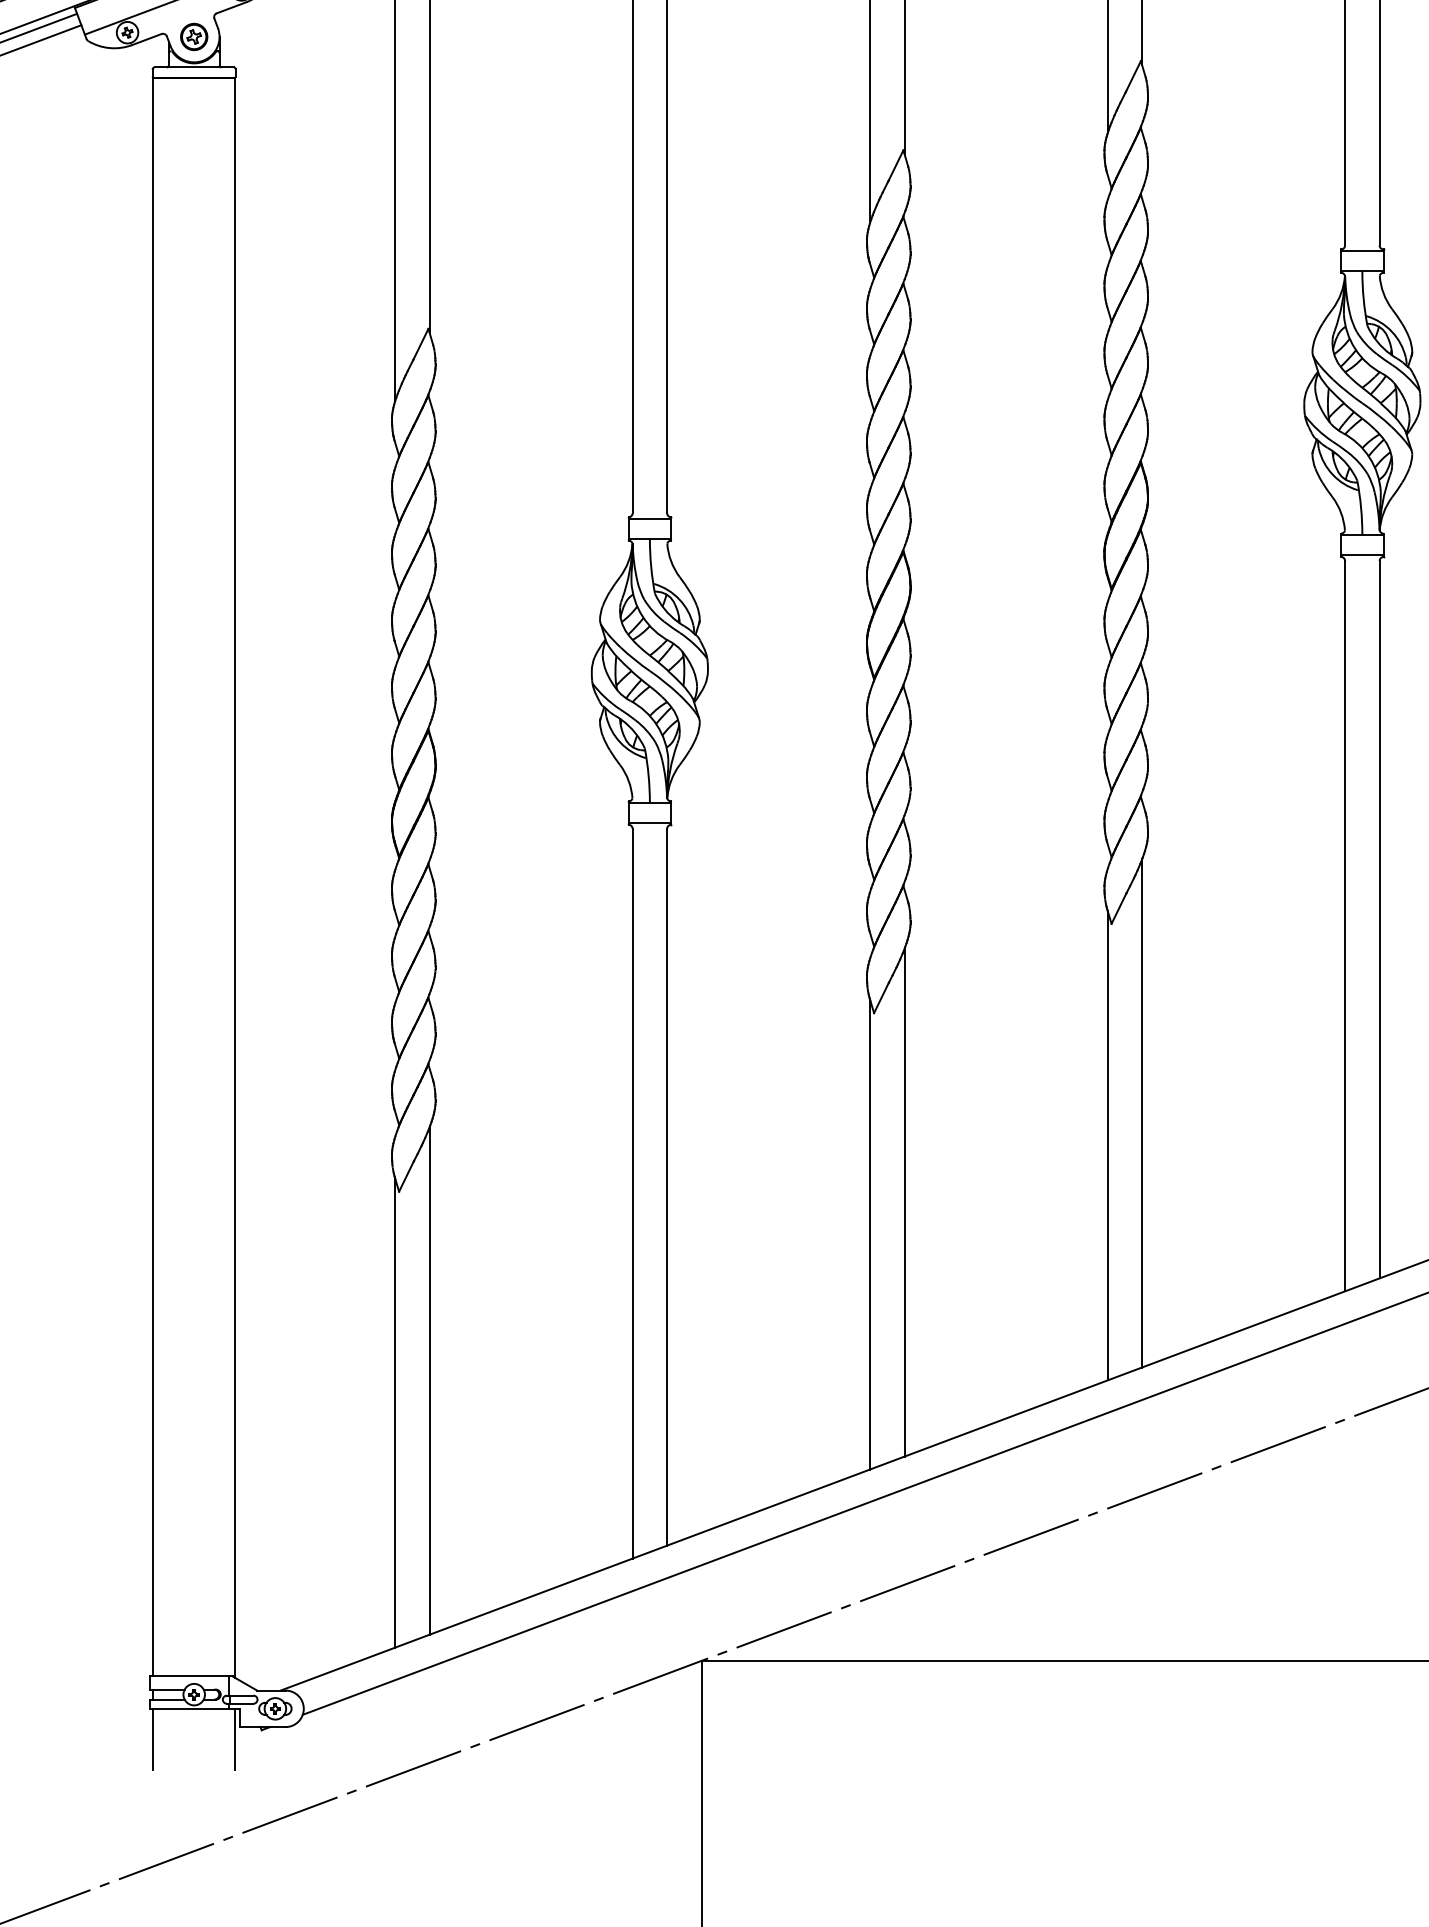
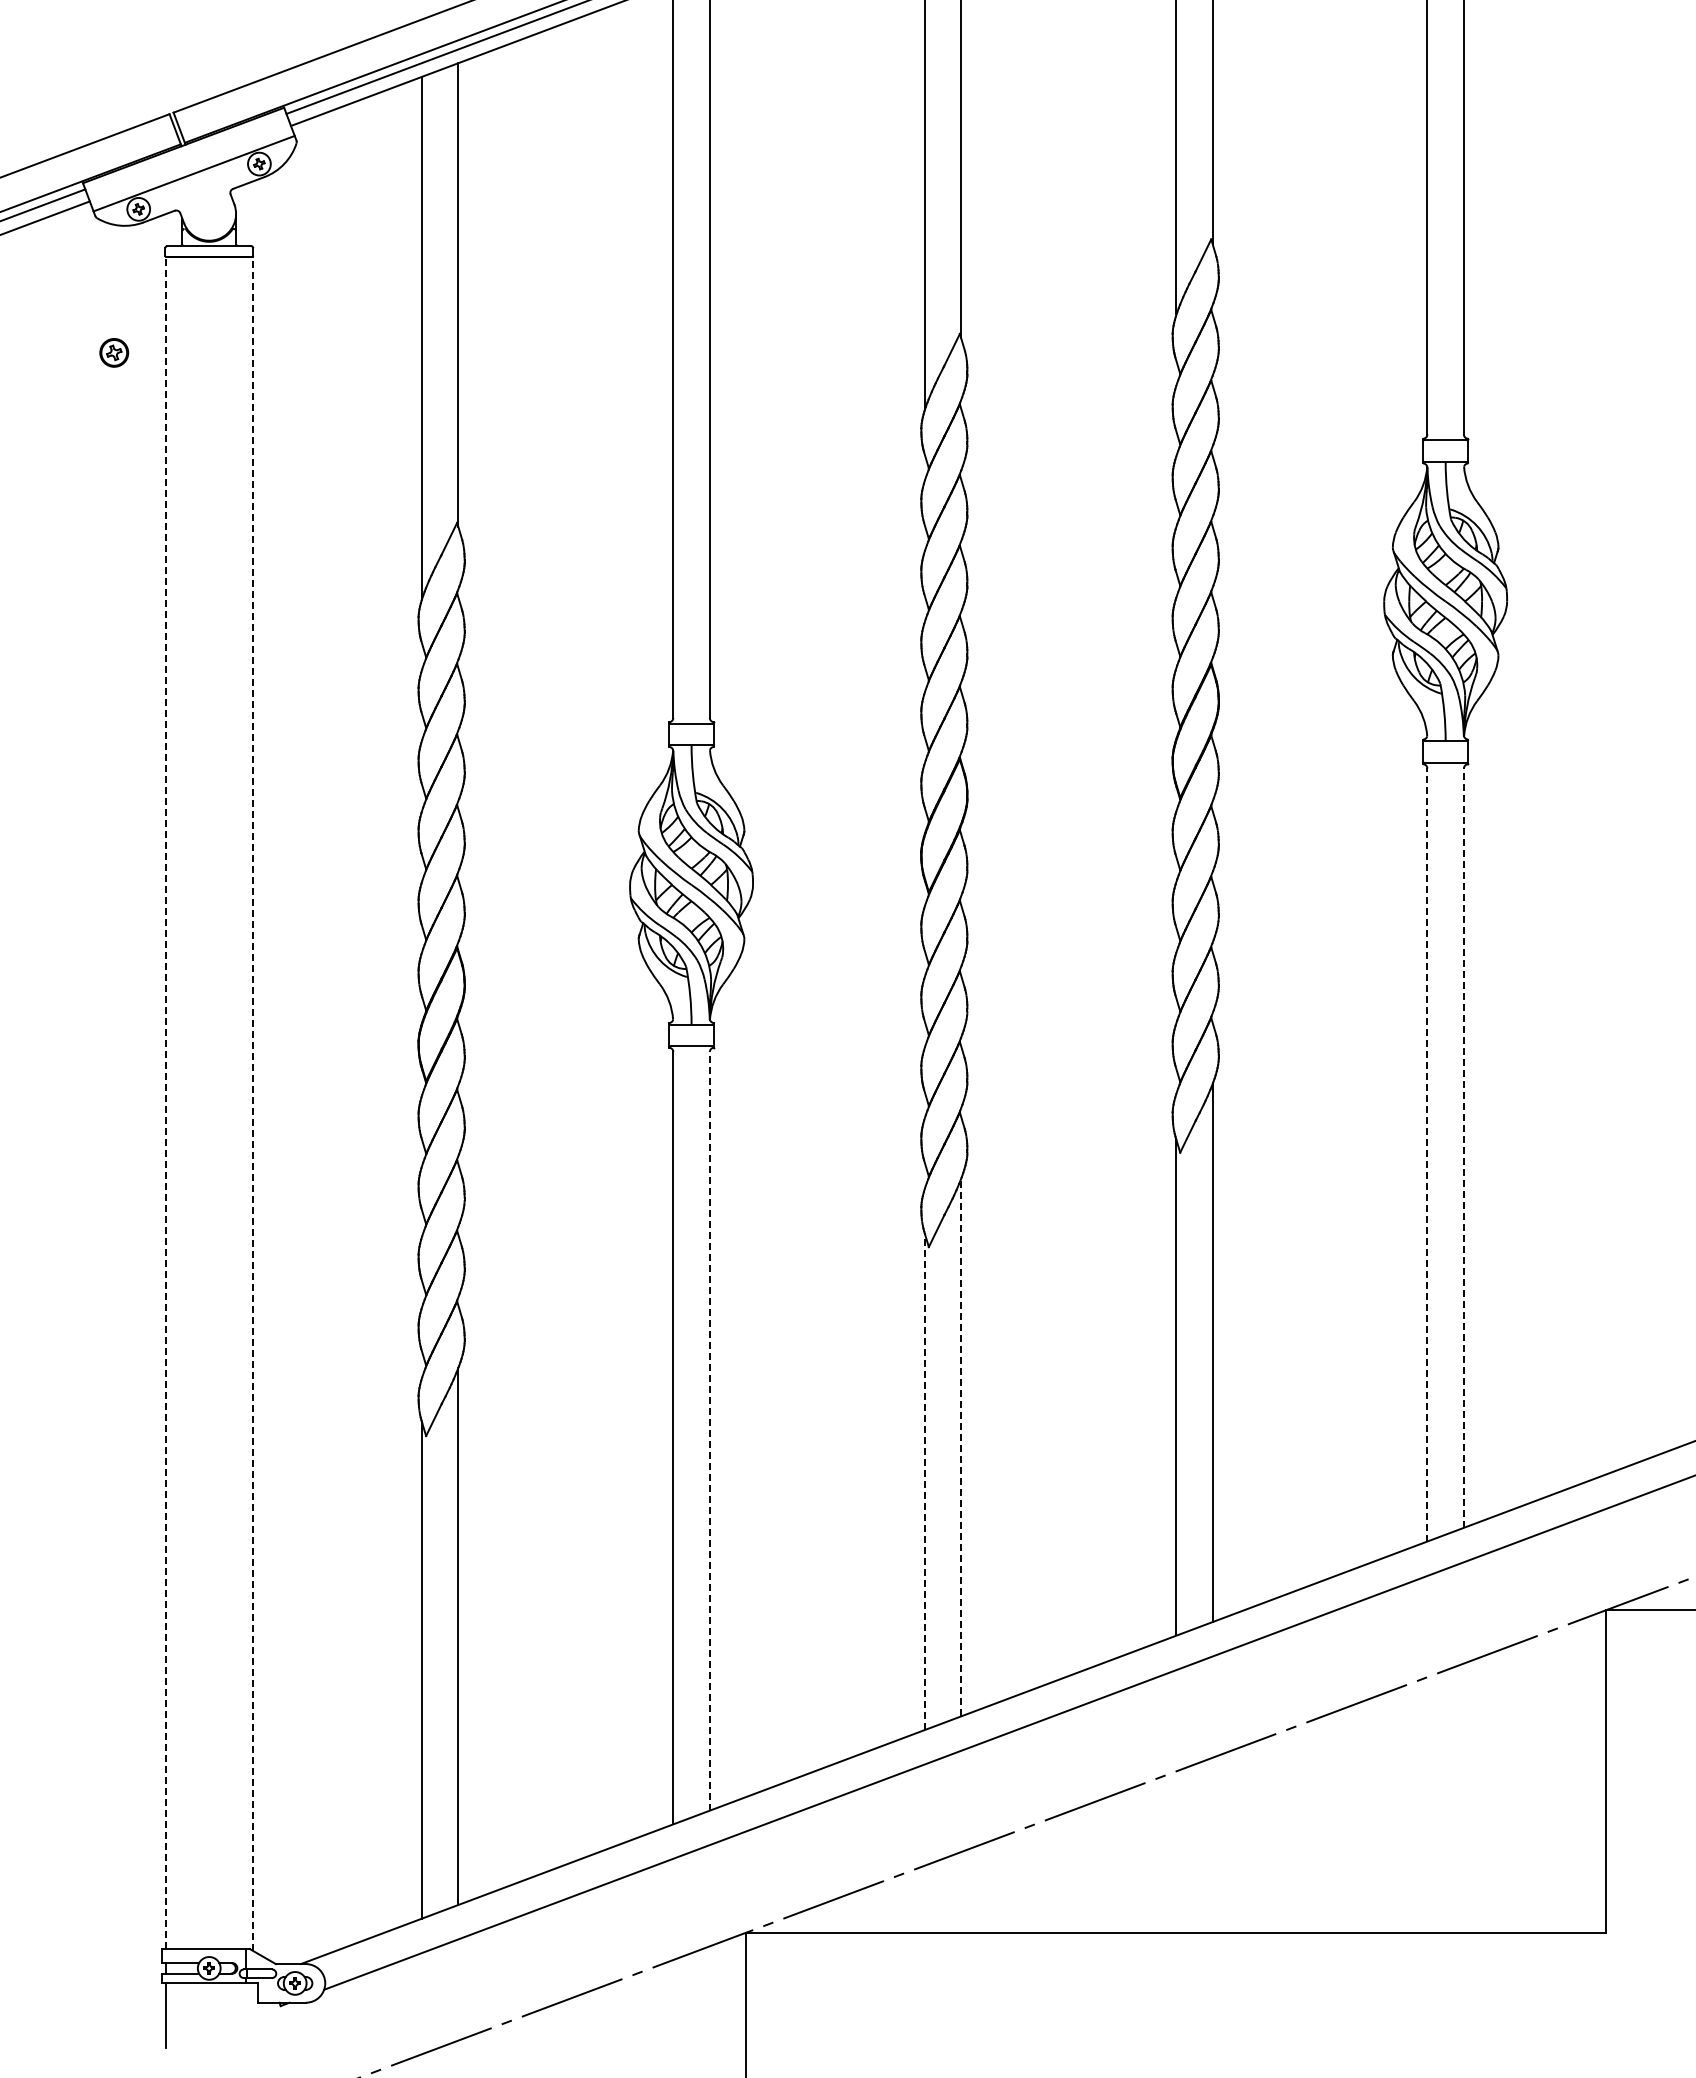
part: (194, 36) -> (114, 352), moved
line: (152, 876) -> (165, 1102), solid -> dashed
line: (235, 877) -> (252, 1103), solid -> dashed
line: (1379, 920) -> (1463, 1148), solid -> dashed
line: (1345, 925) -> (1427, 1154), solid -> dashed
line: (666, 1187) -> (709, 1431), solid -> dashed
line: (904, 1202) -> (961, 1447), solid -> dashed
line: (869, 1234) -> (924, 1481), solid -> dashed
line: (235, 1739) -> (252, 2015), removed

